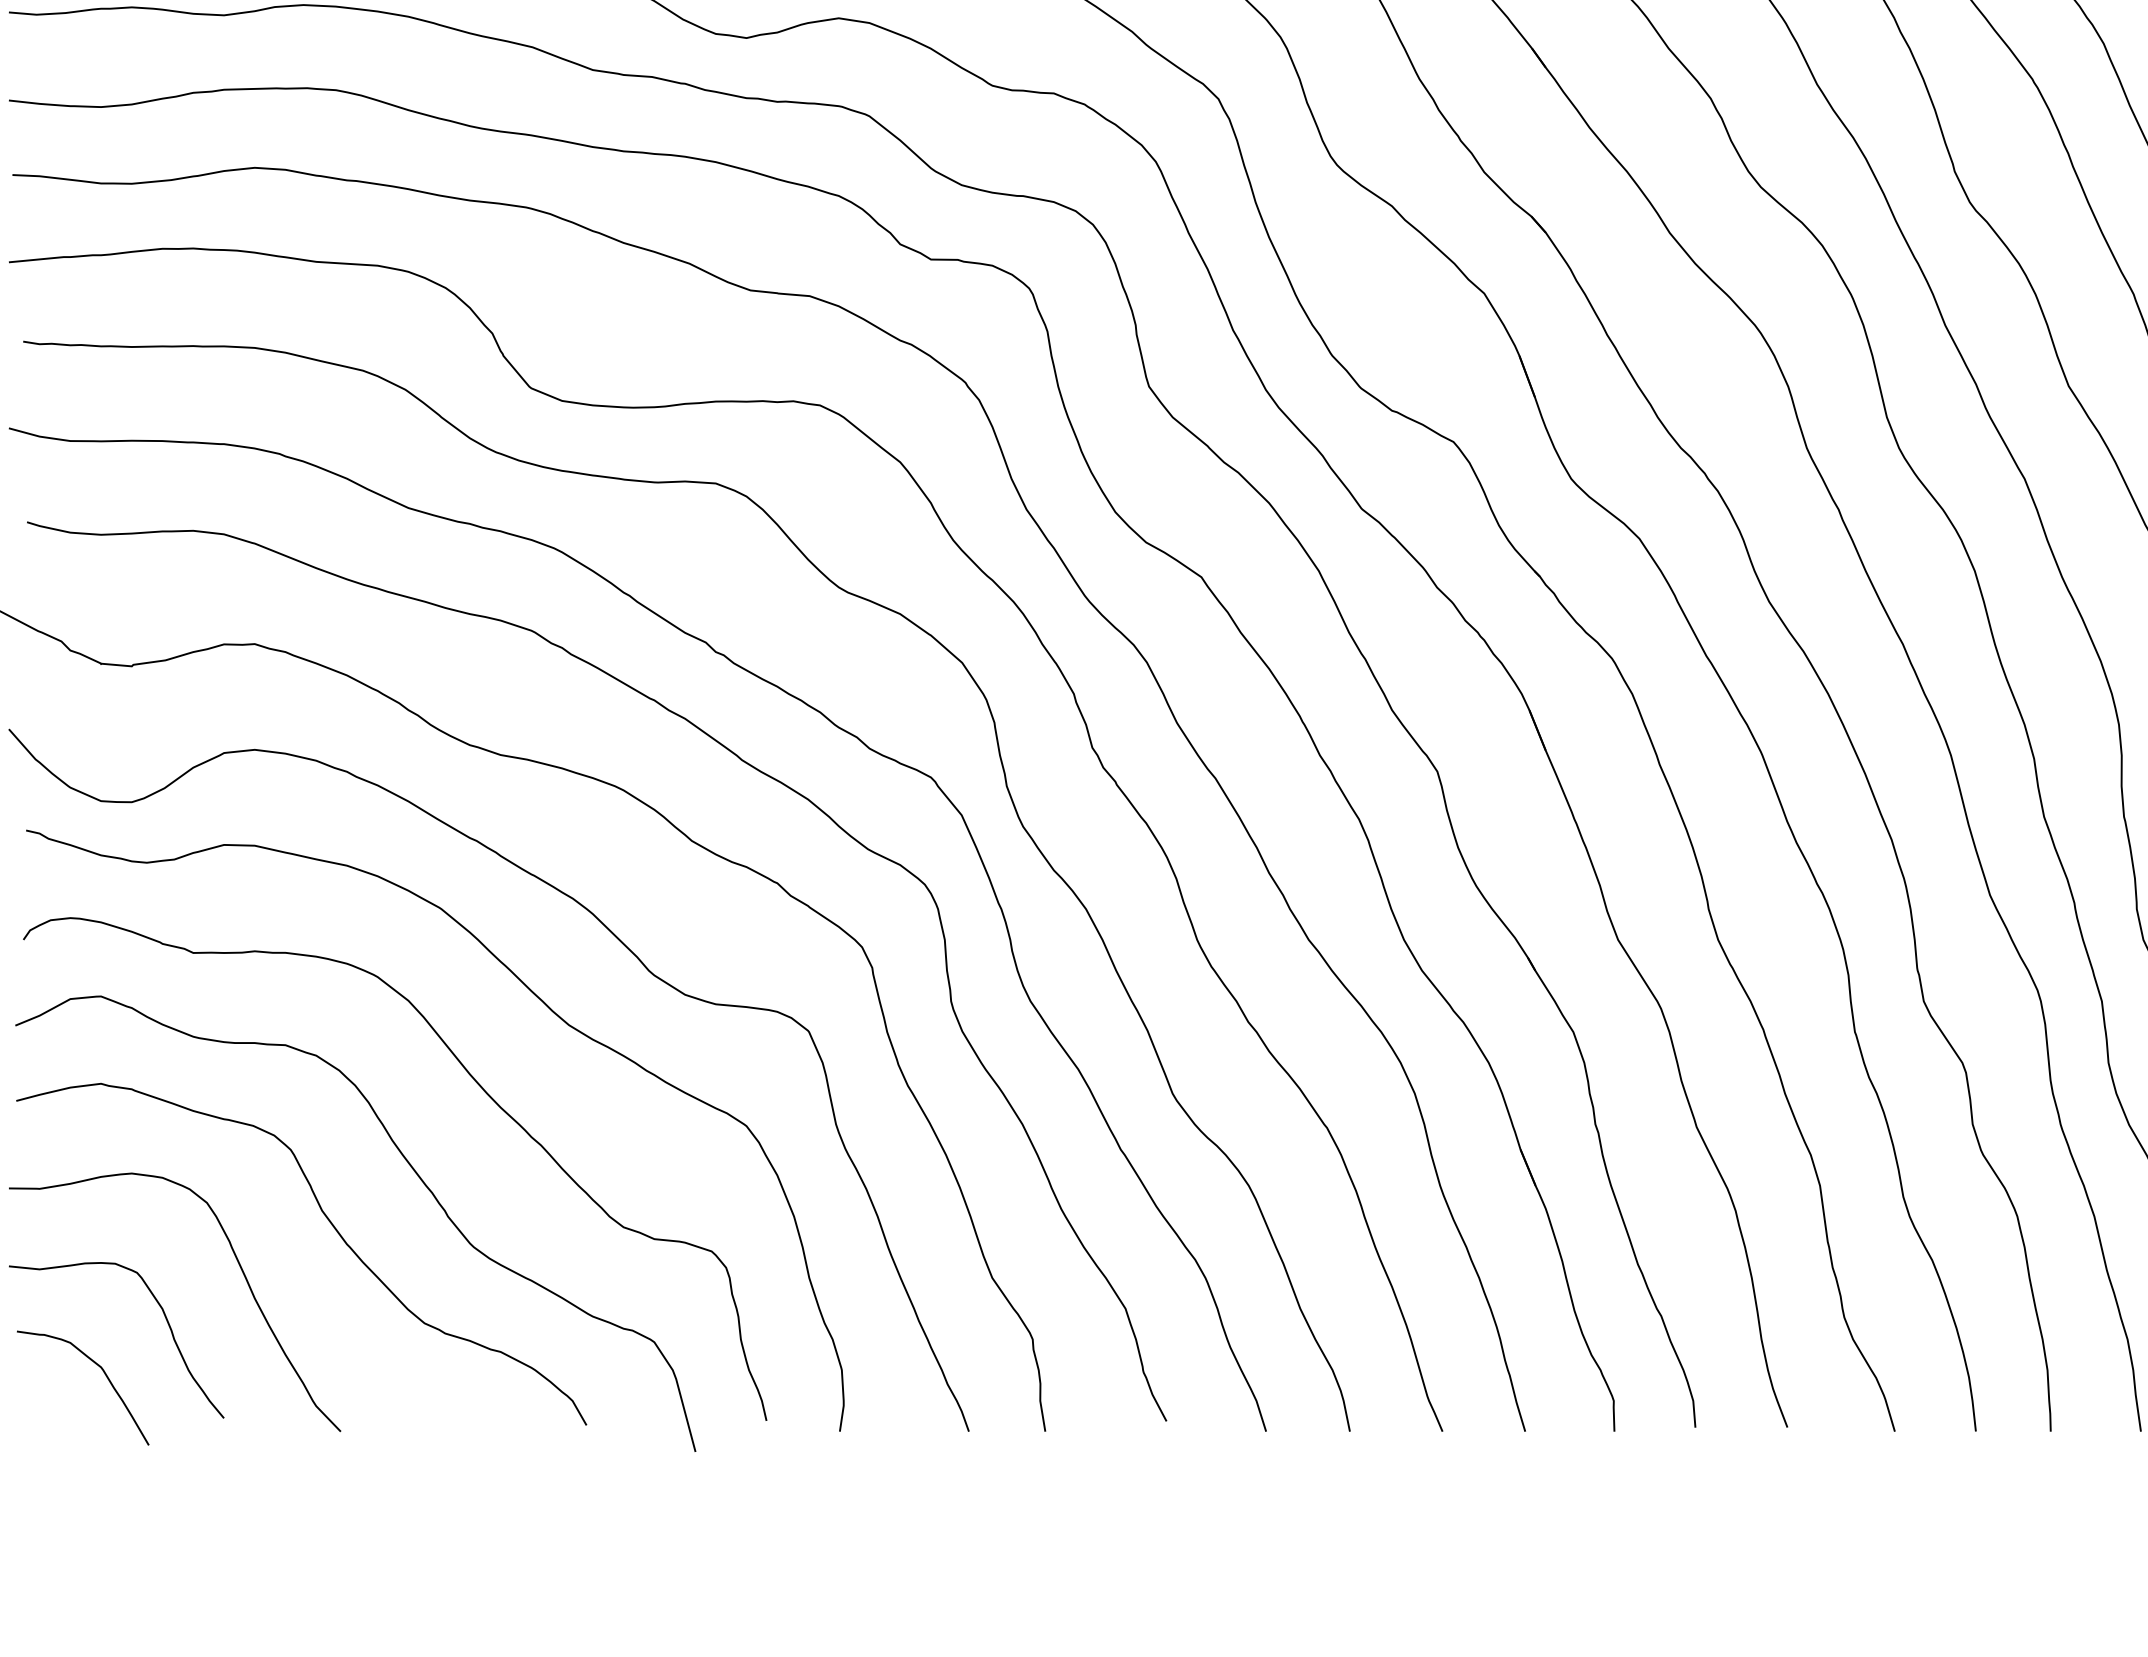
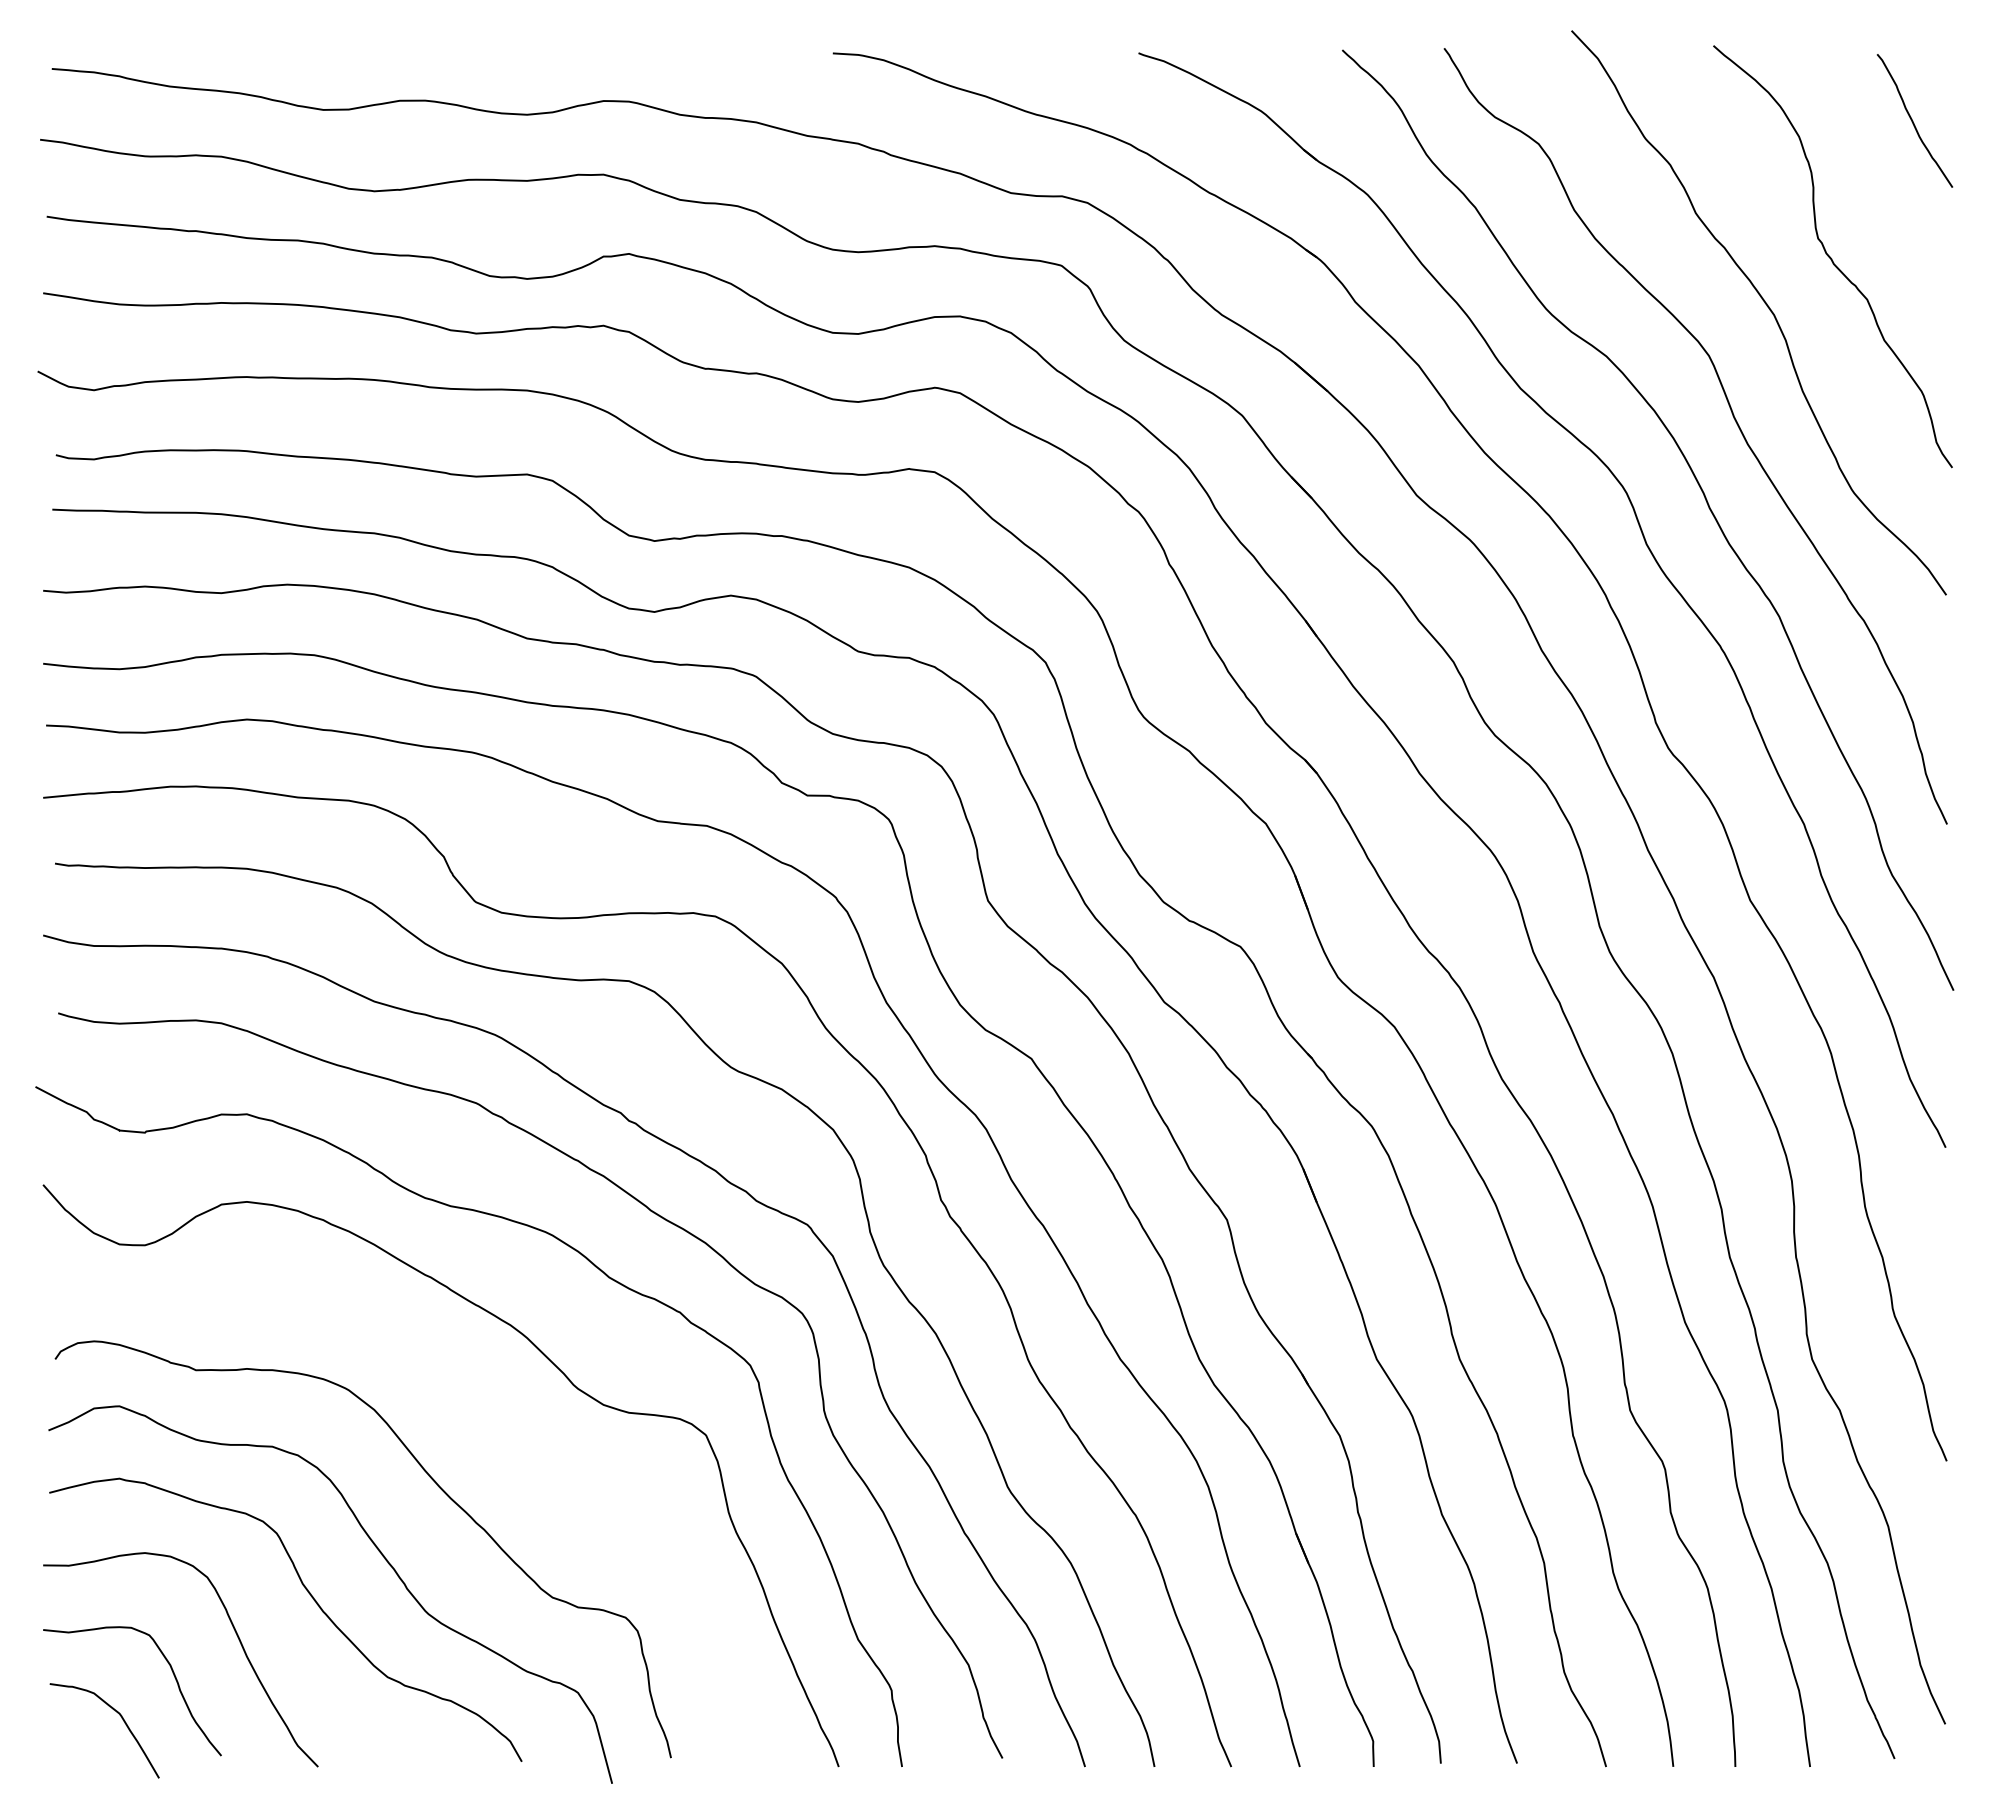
curve: (552, 1012) -> (493, 1419), removed

